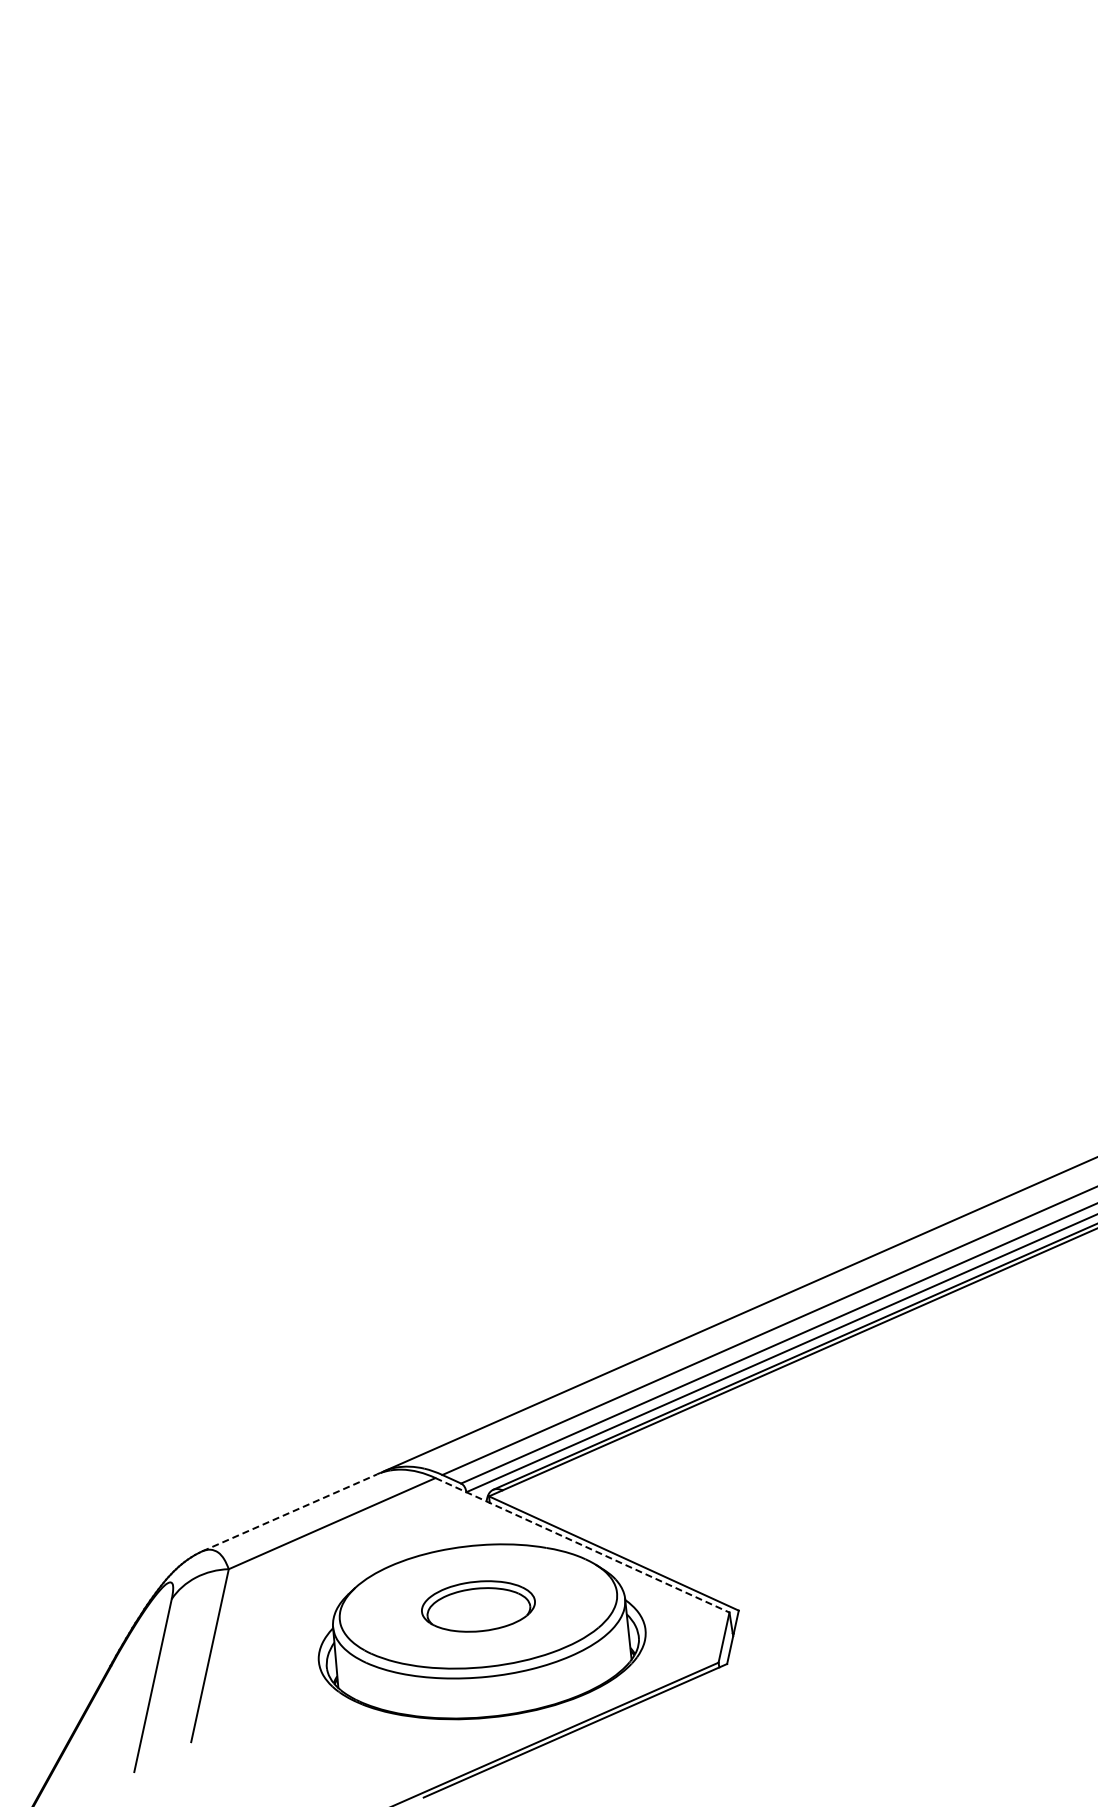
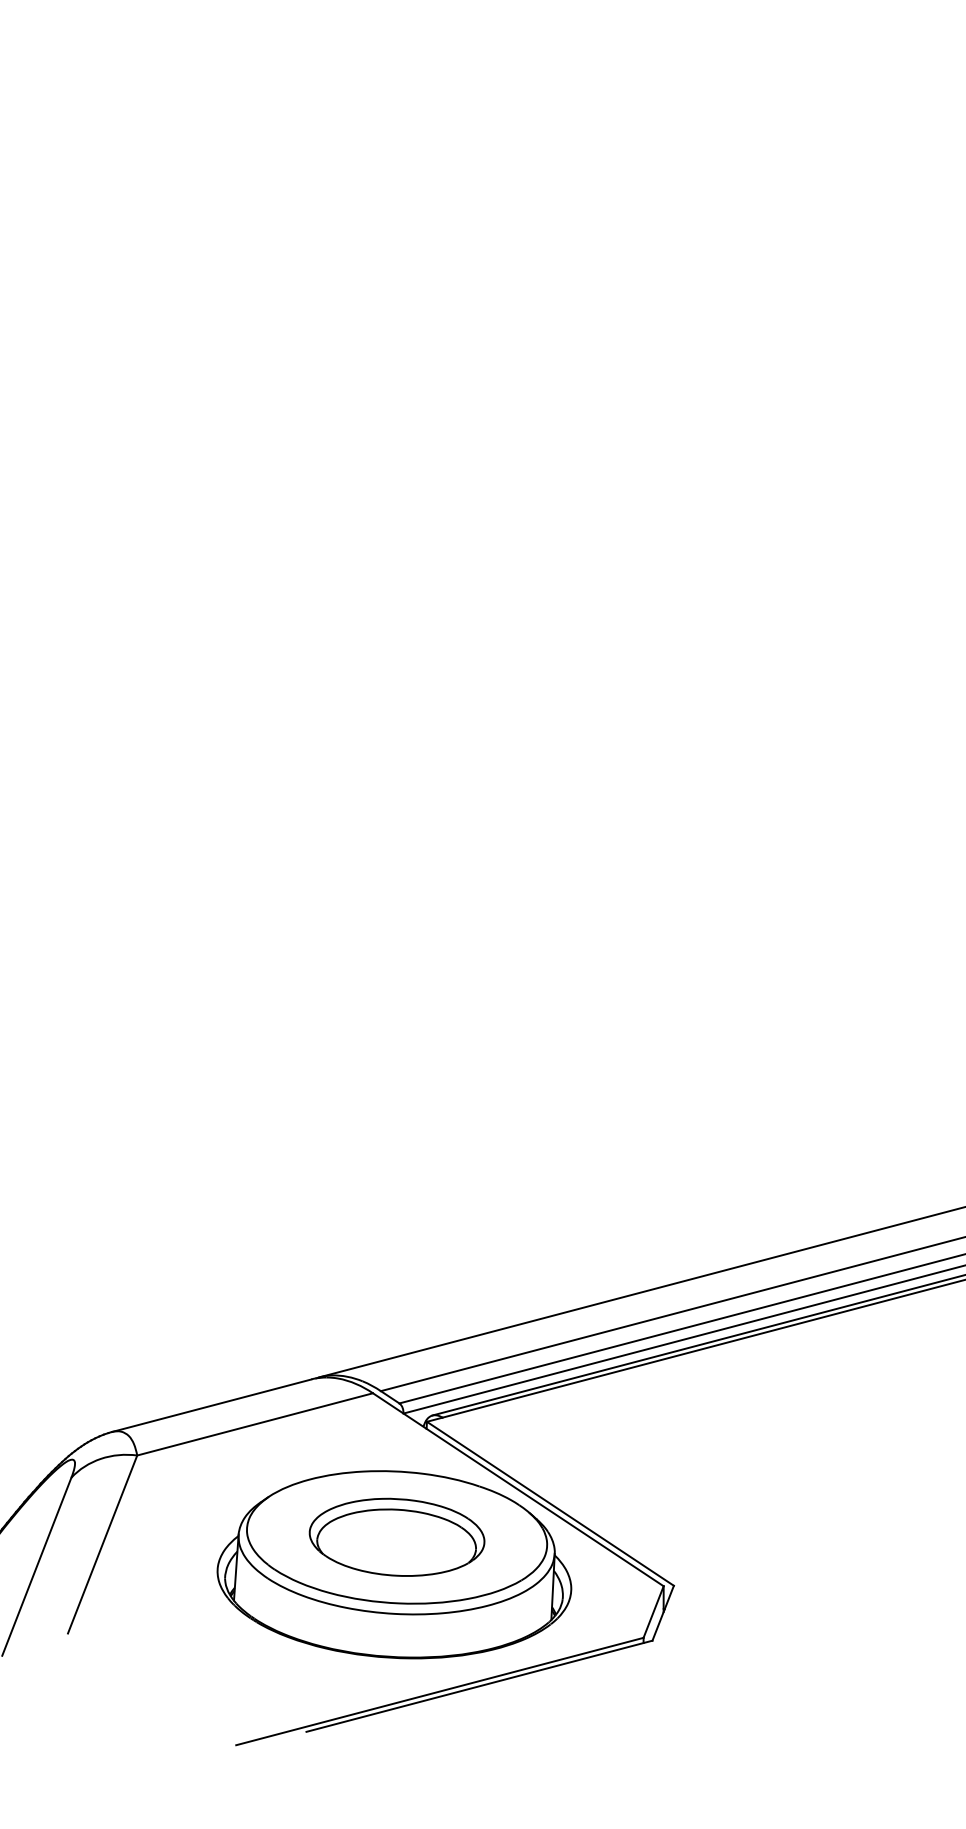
line: (289, 1512) -> (211, 1405), dashed -> solid
line: (582, 1545) -> (518, 1489), dashed -> solid
part: (478, 1606) -> (397, 1537), size x1.43

